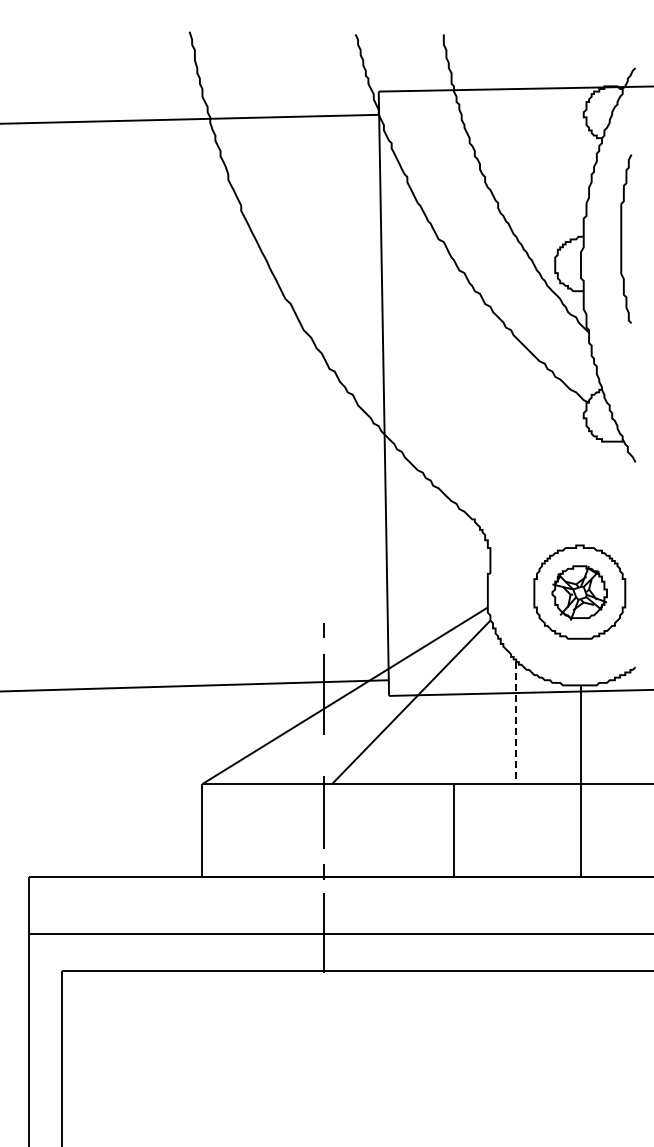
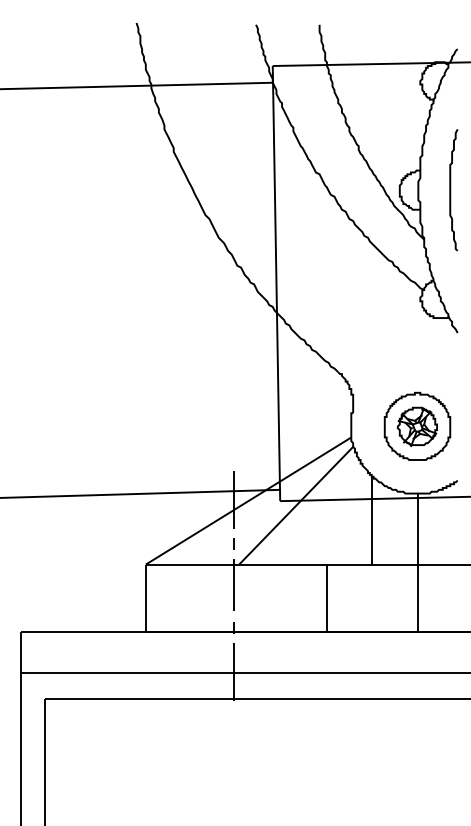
curve: (622, 238) -> (451, 189), moved
line: (323, 630) -> (232, 544), moved
line: (516, 723) -> (371, 521), dashed -> solid

